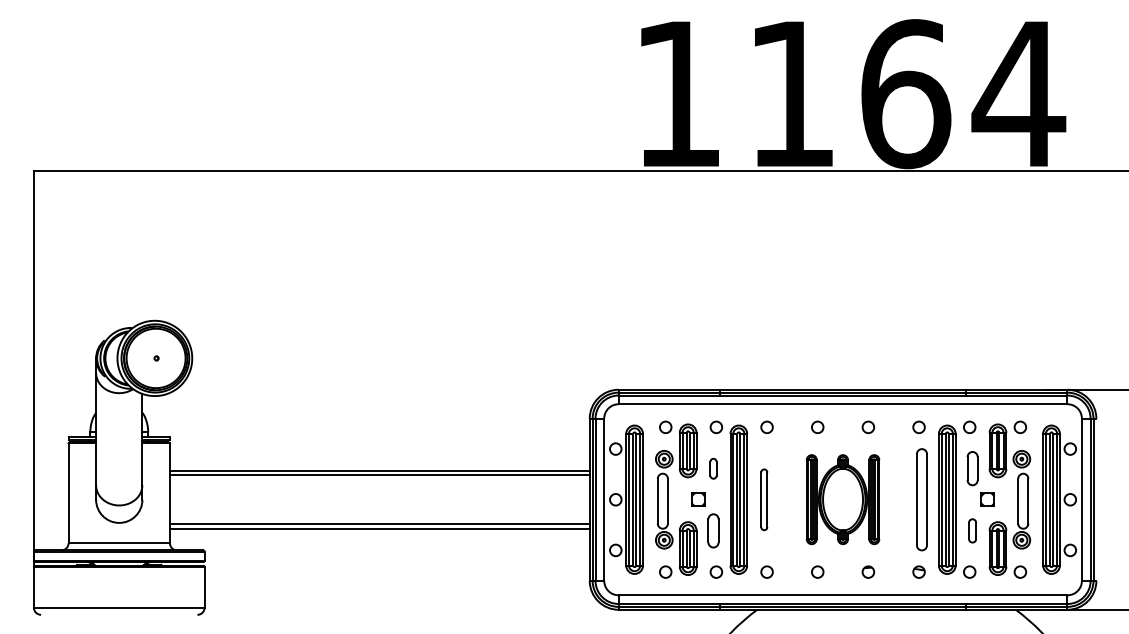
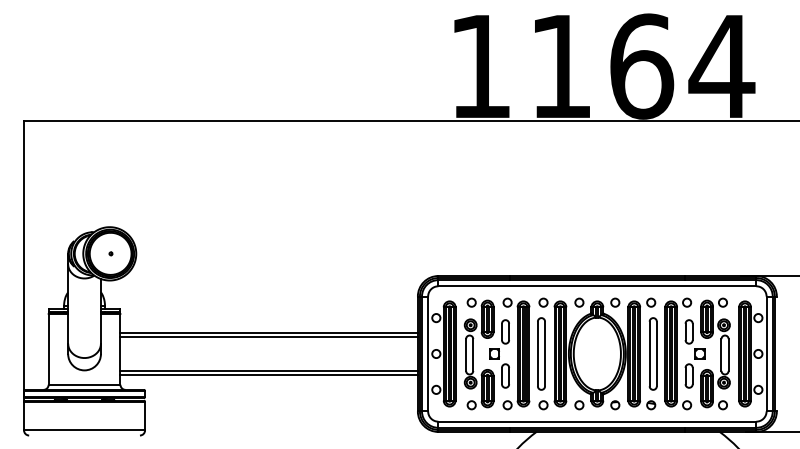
part: (713, 468) -> (505, 331), size x1.67
part: (764, 499) -> (541, 353), size x1.67
part: (842, 499) -> (596, 353), size x1.67
part: (972, 530) -> (689, 375), size x1.43

